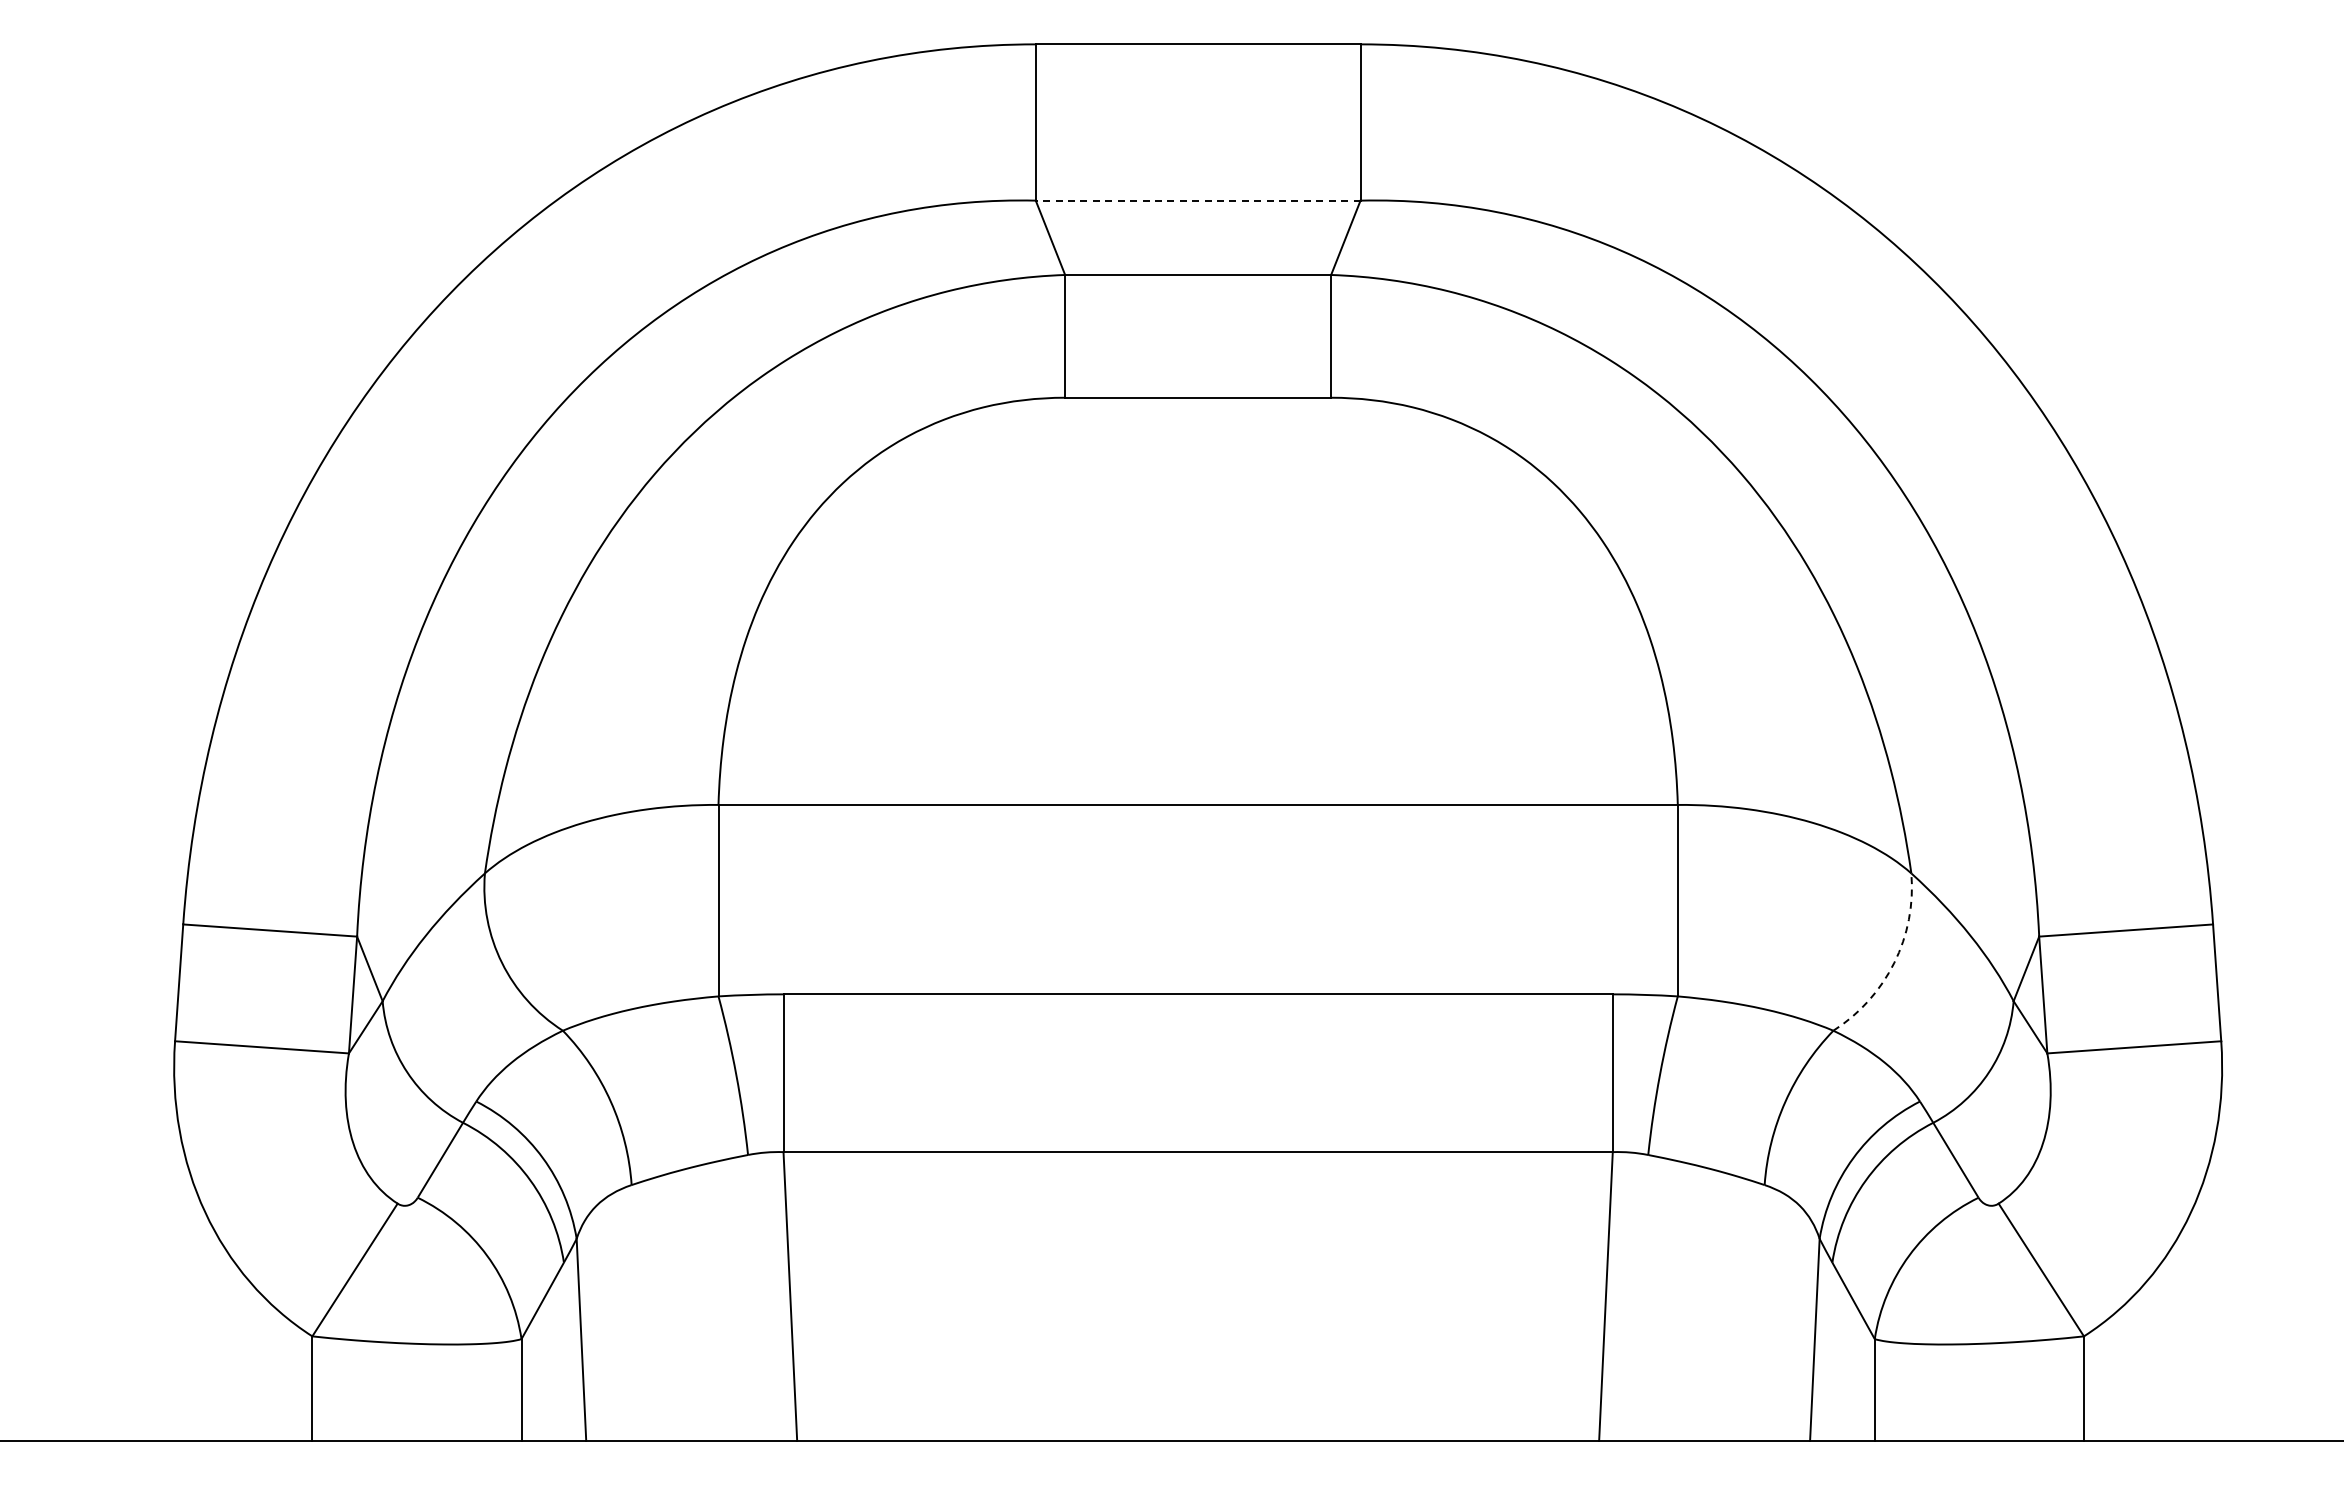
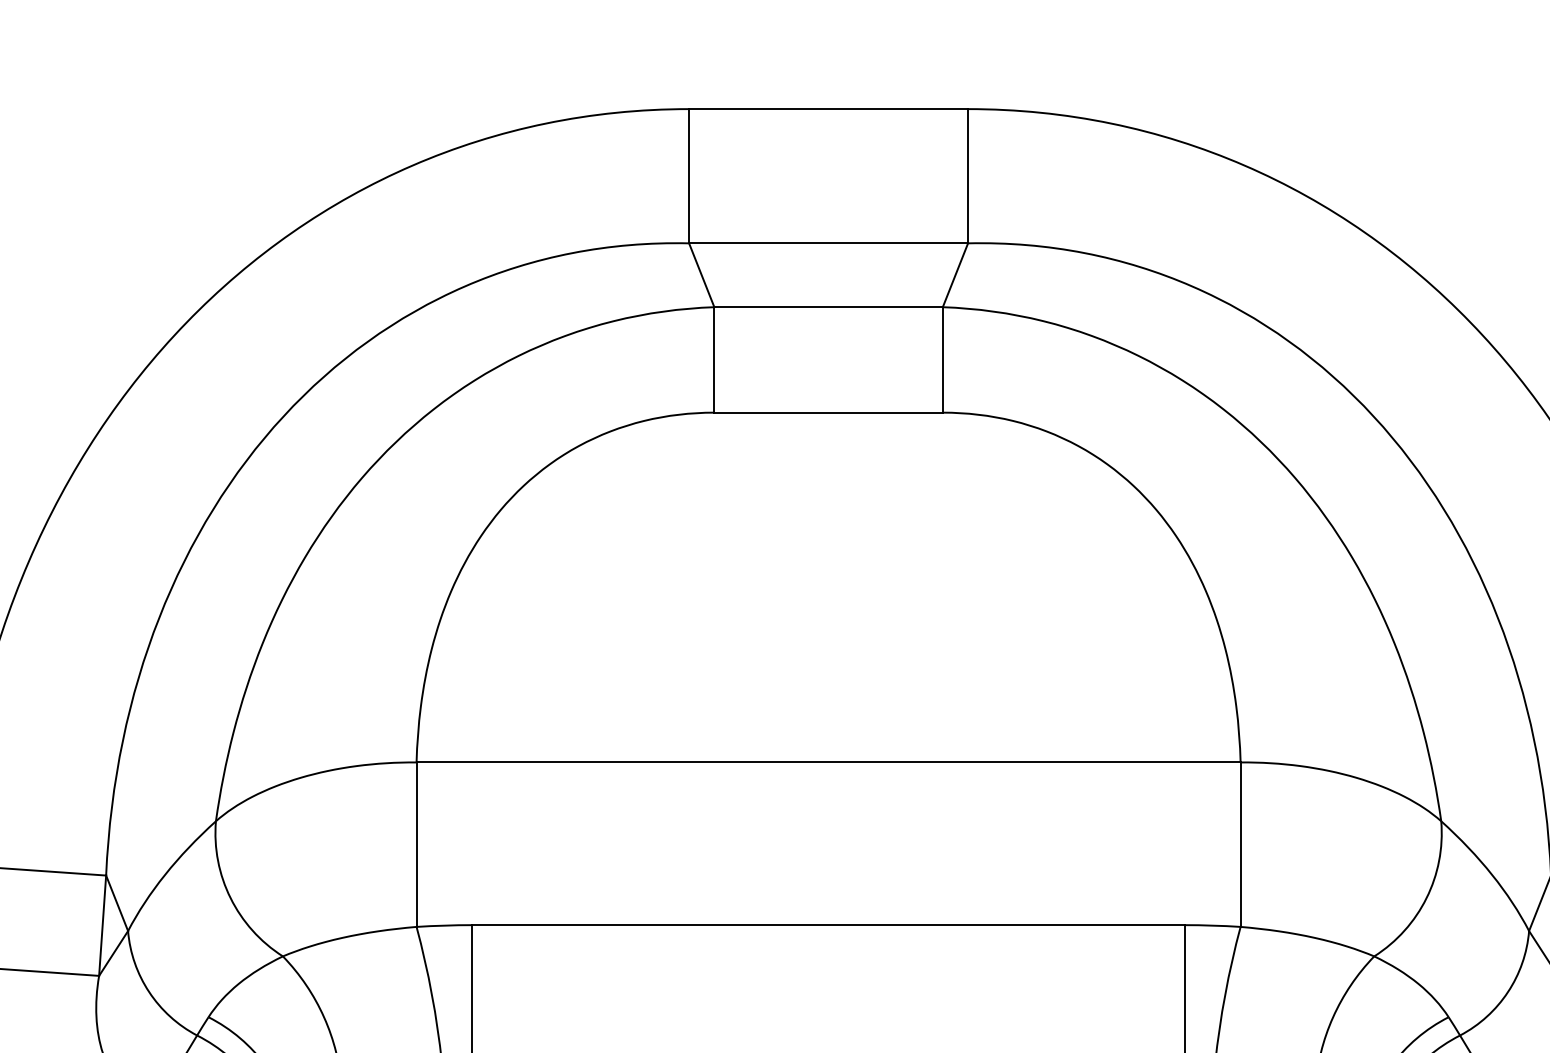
line: (1197, 200) -> (828, 243), dashed -> solid
arc: (1894, 962) -> (1426, 897), dashed -> solid

